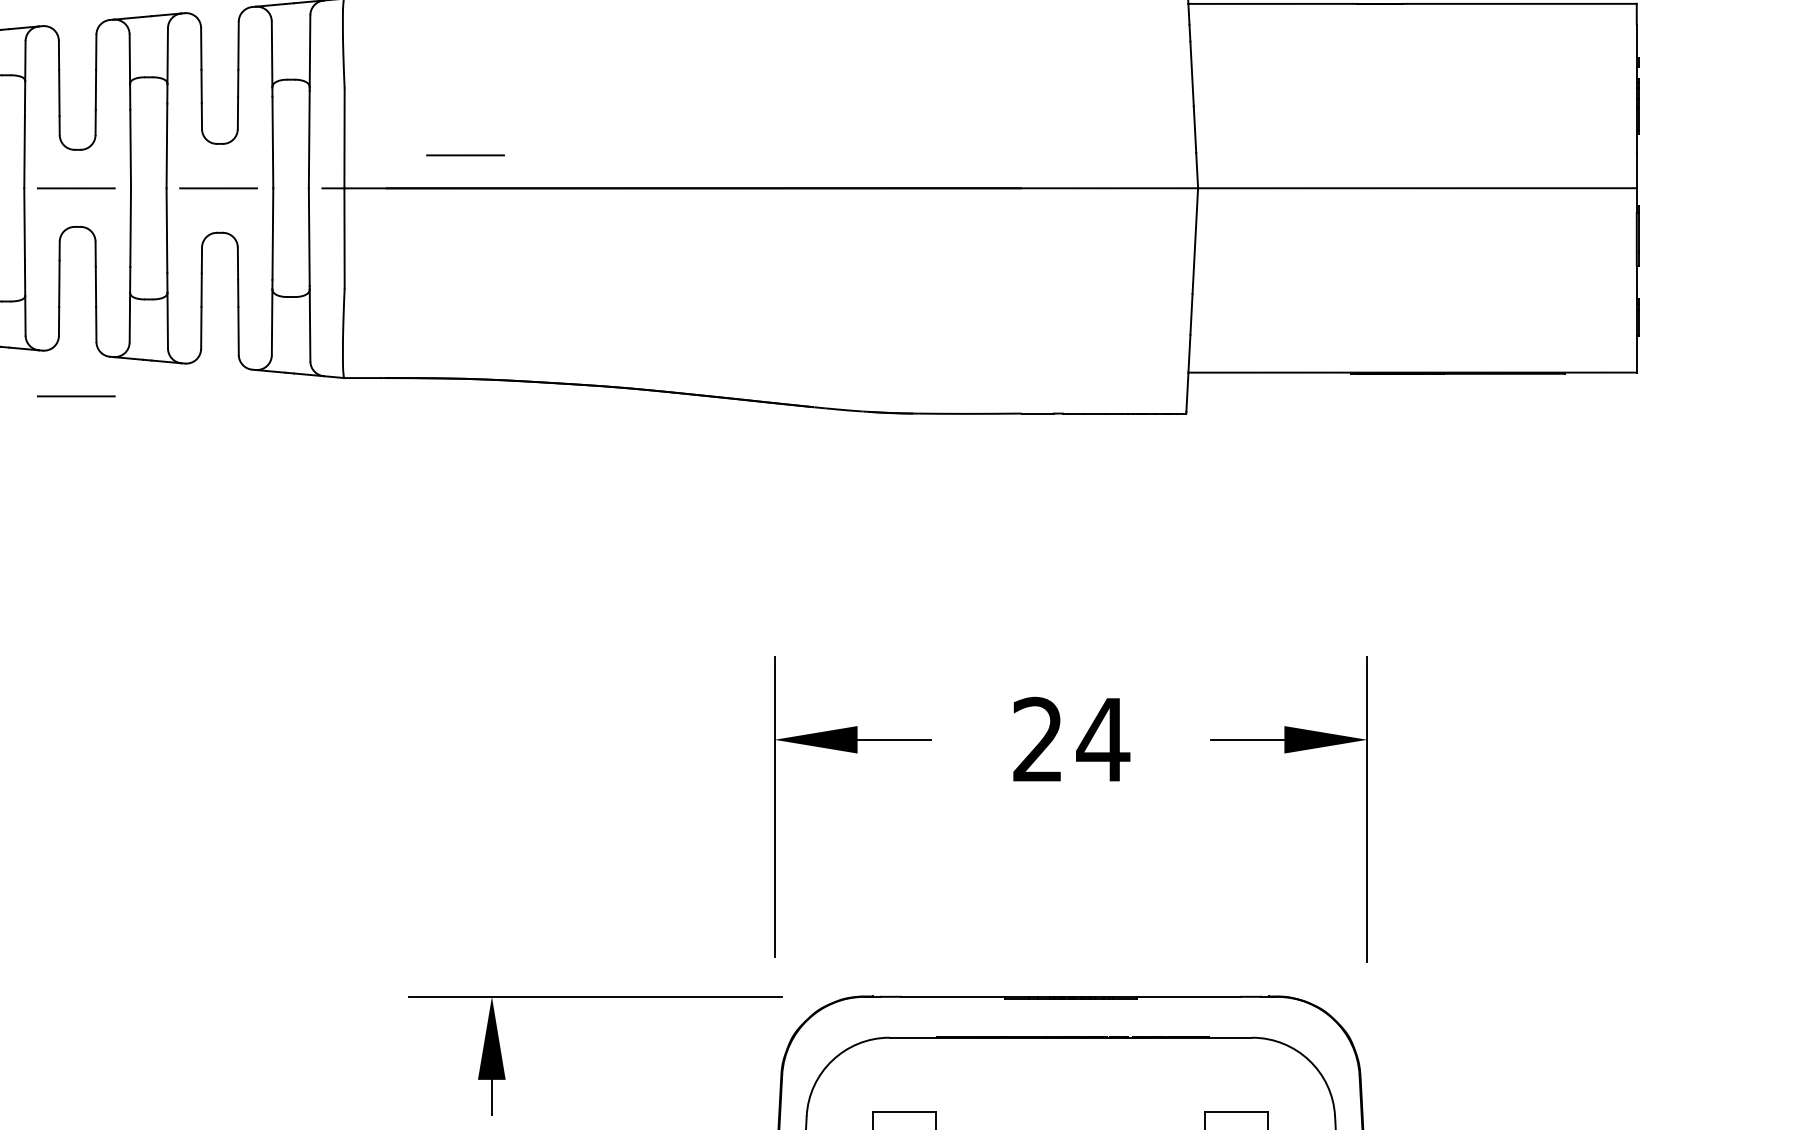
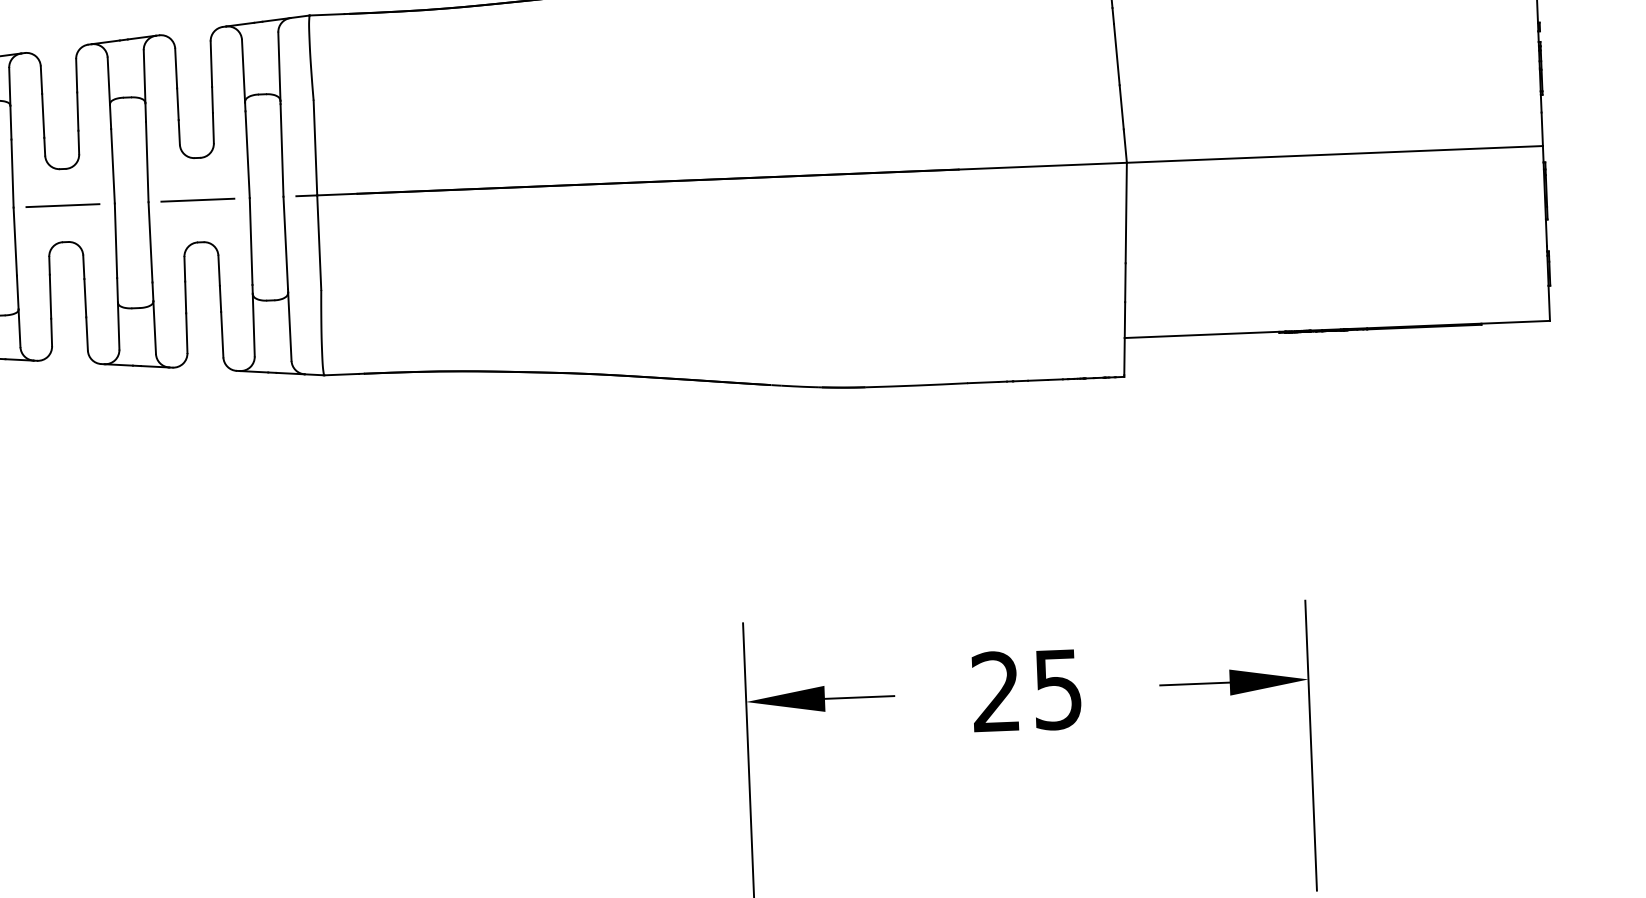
line: (465, 155) -> (430, 159), removed
line: (76, 396) -> (71, 403), removed
text: (1103, 740) -> (1058, 690), 24 -> 25

